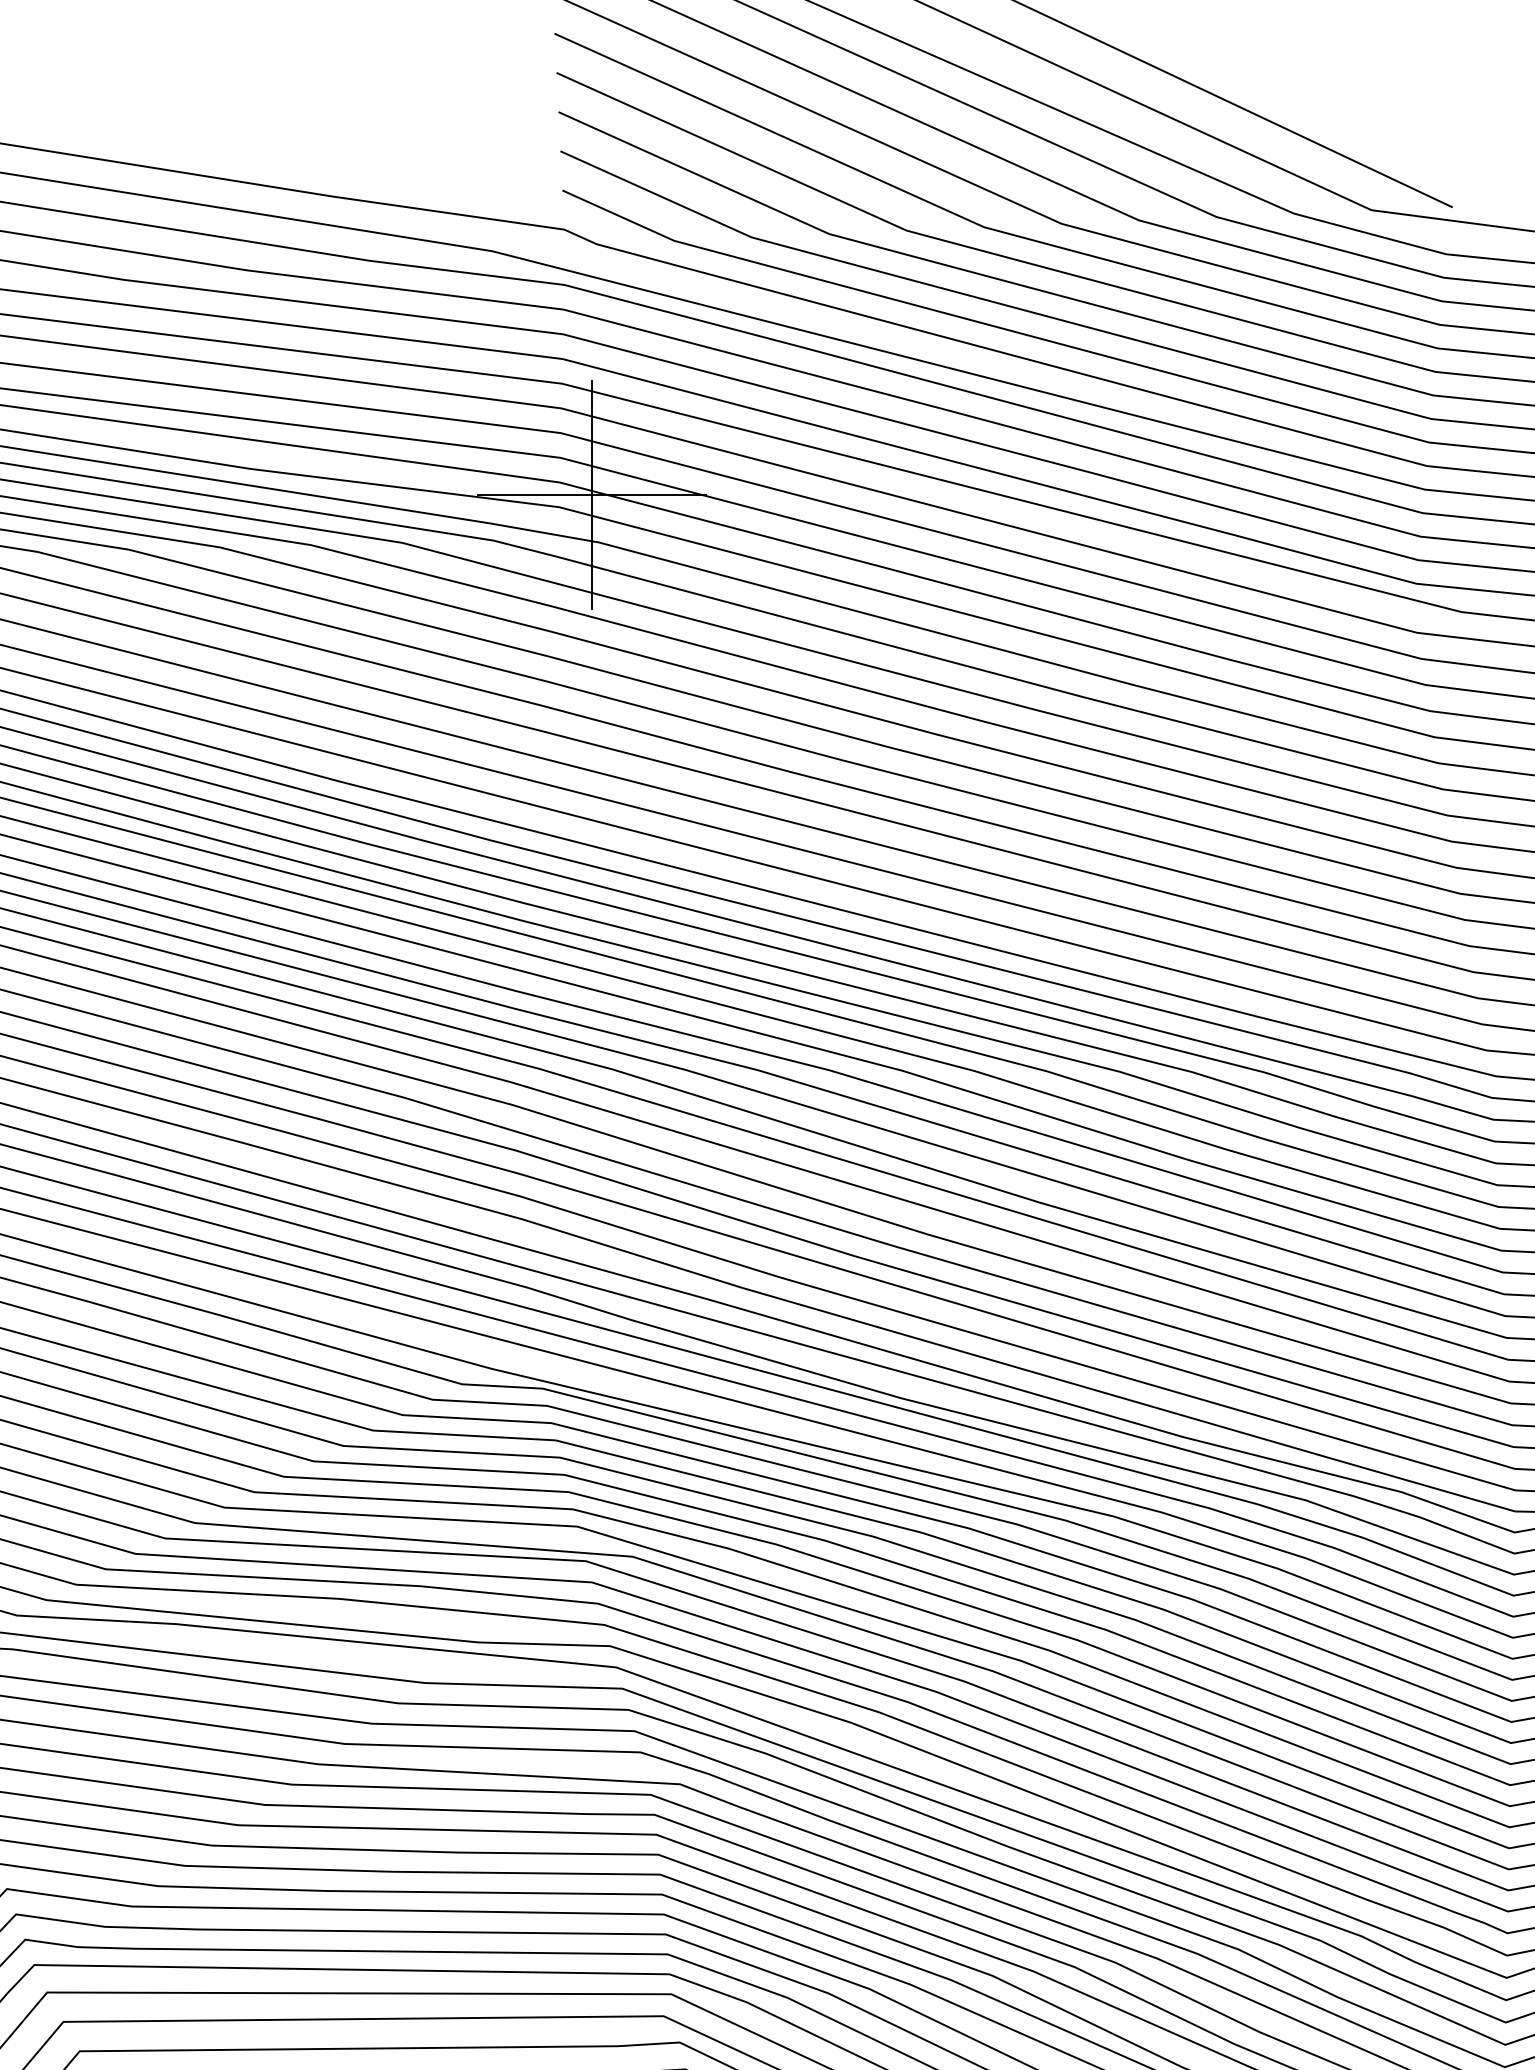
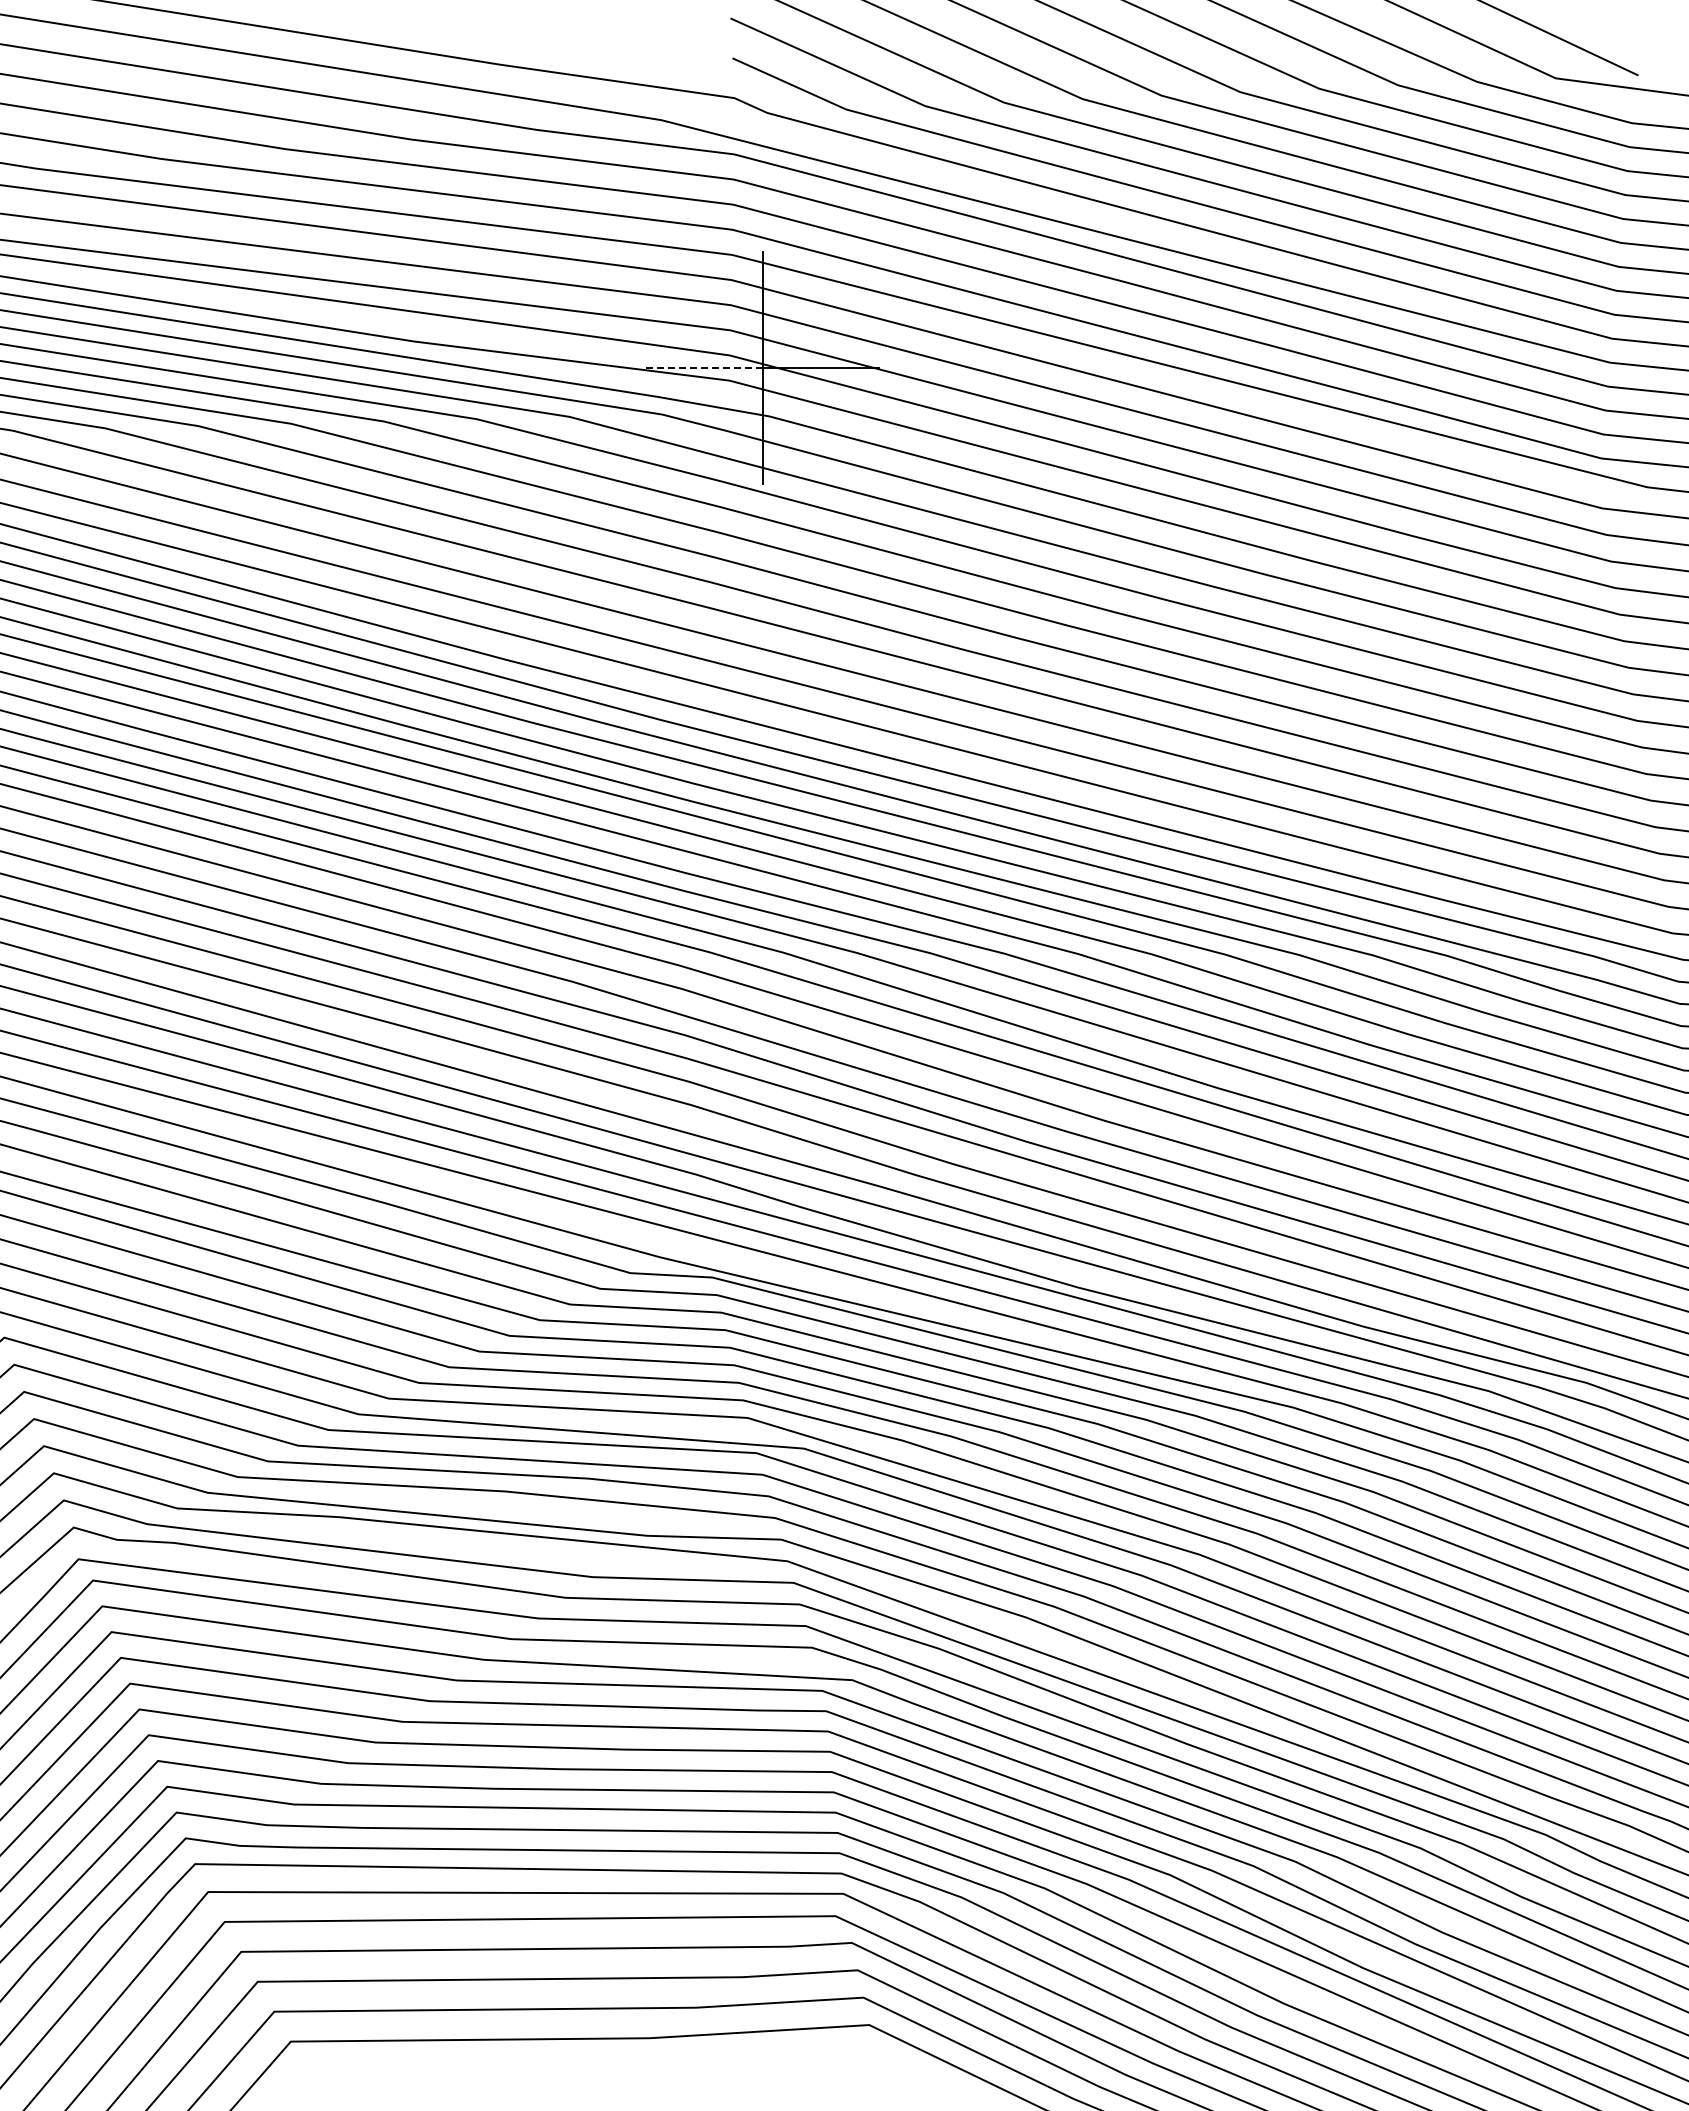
line: (533, 494) -> (703, 367), solid -> dashed

